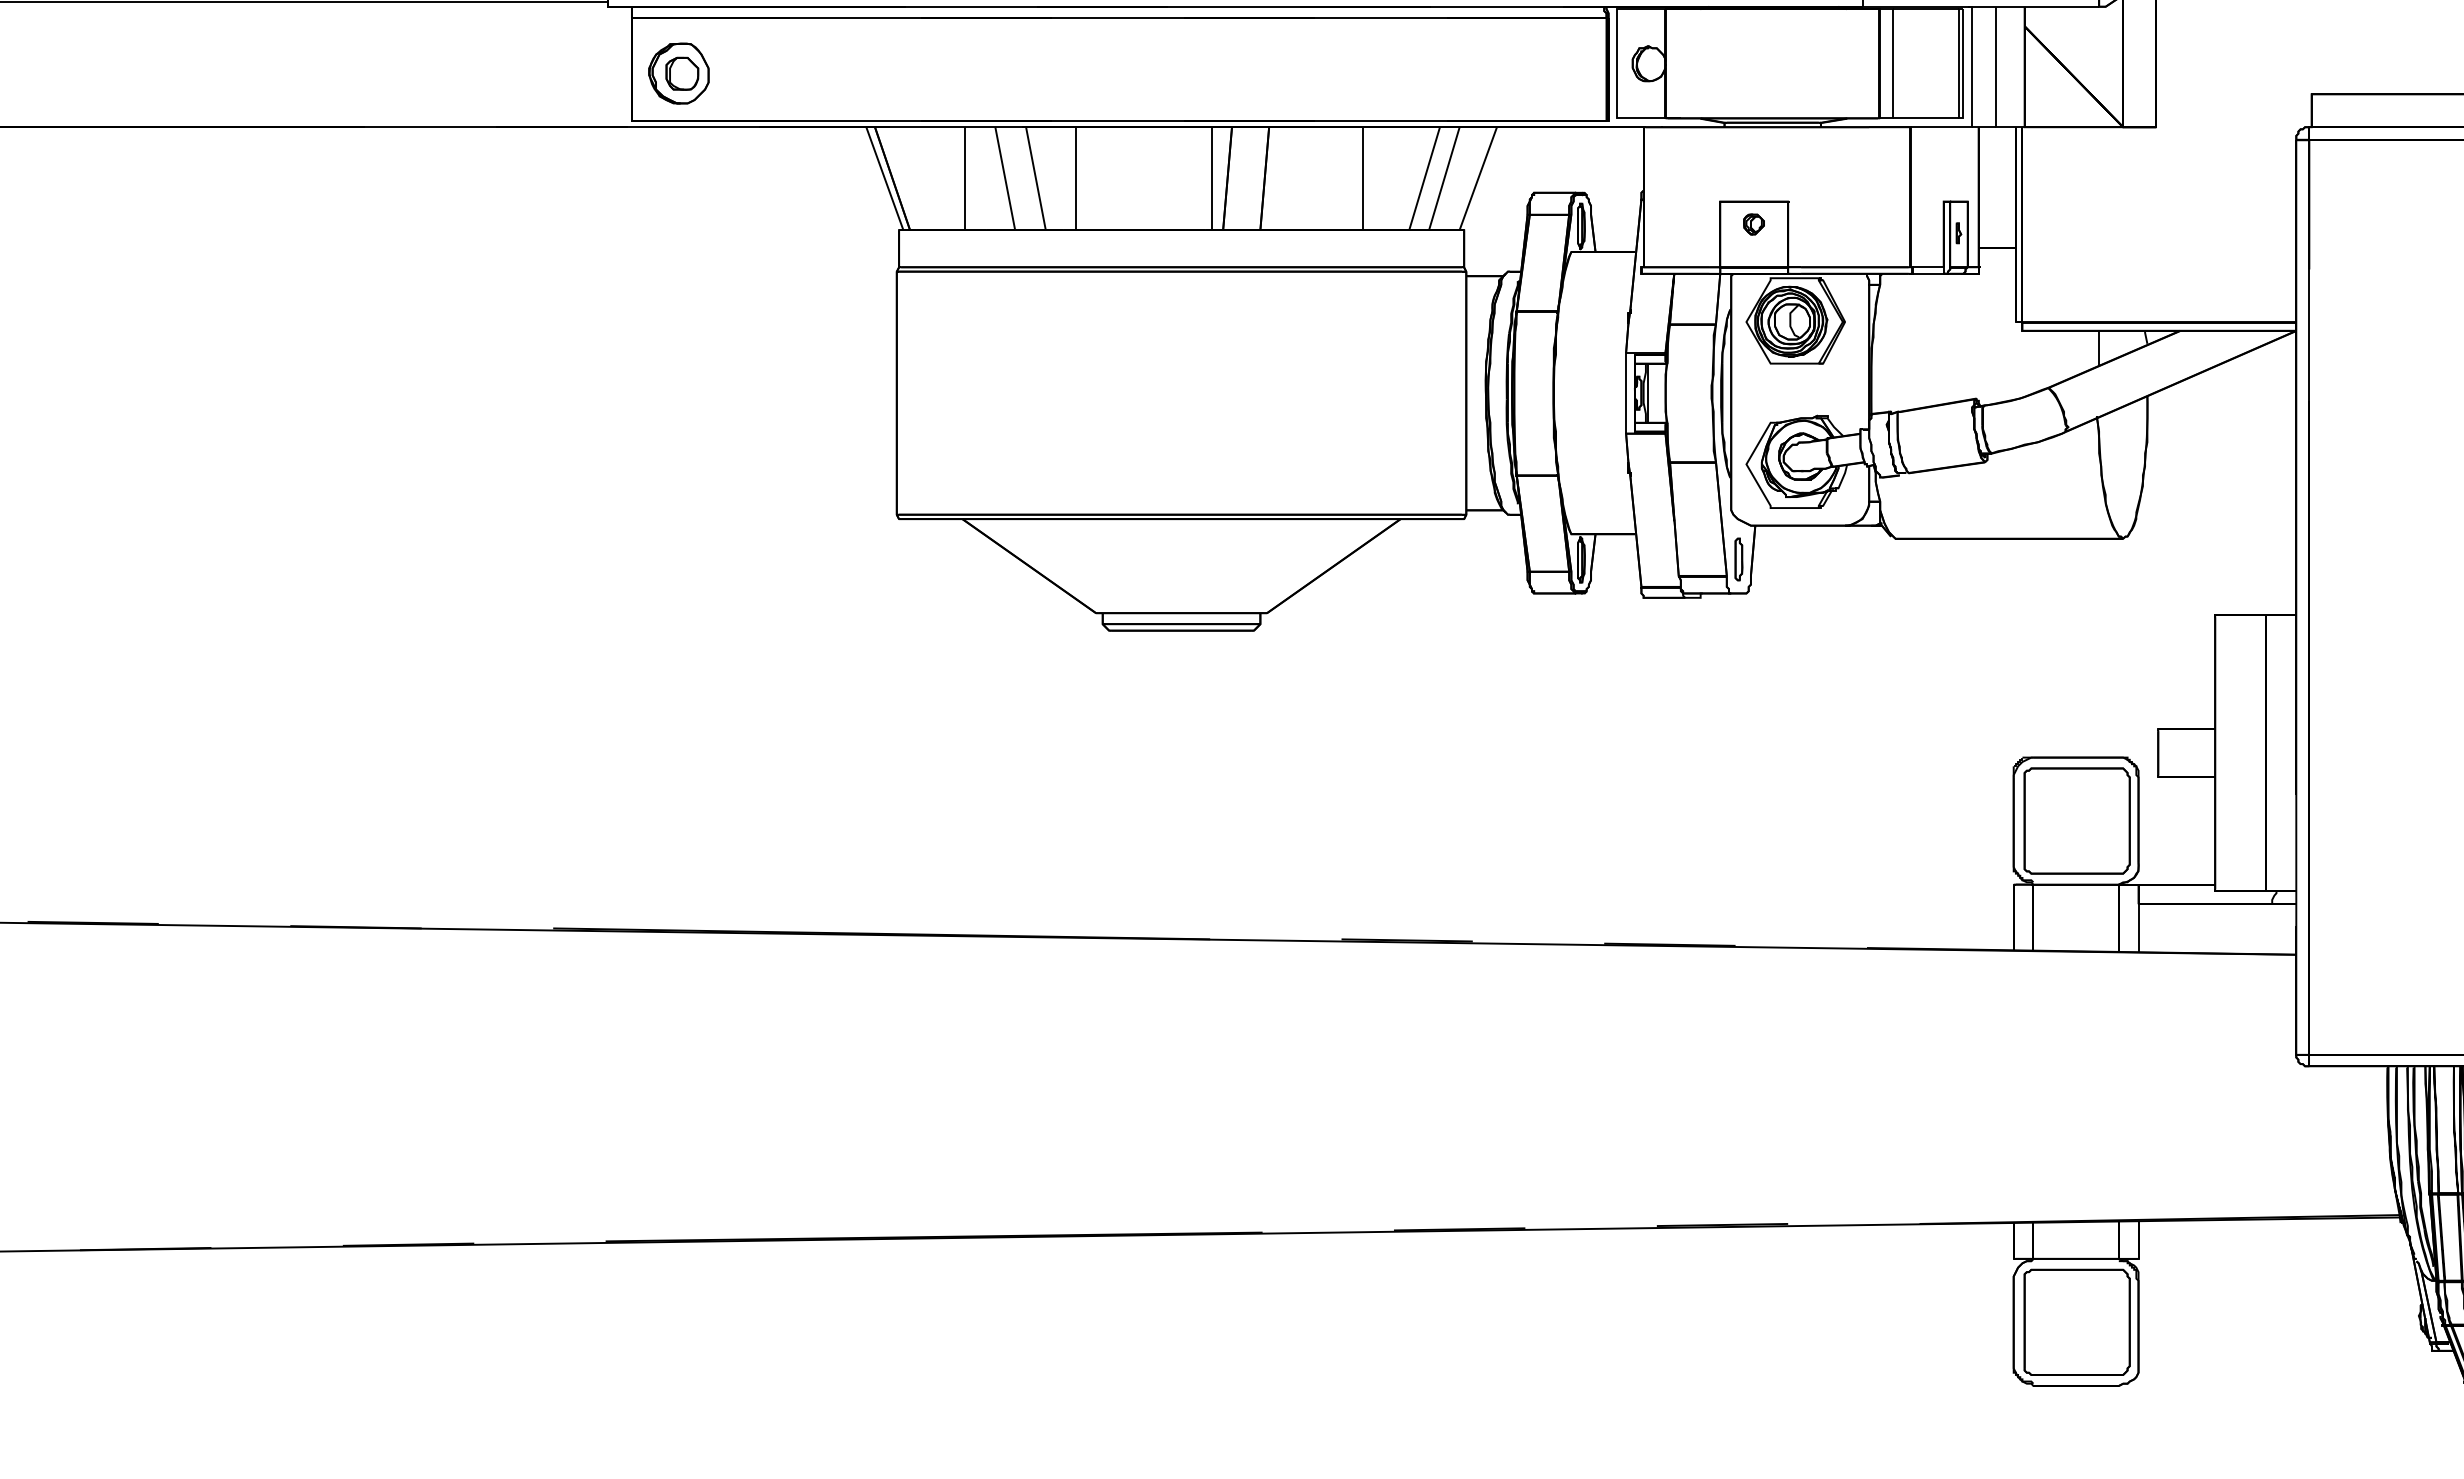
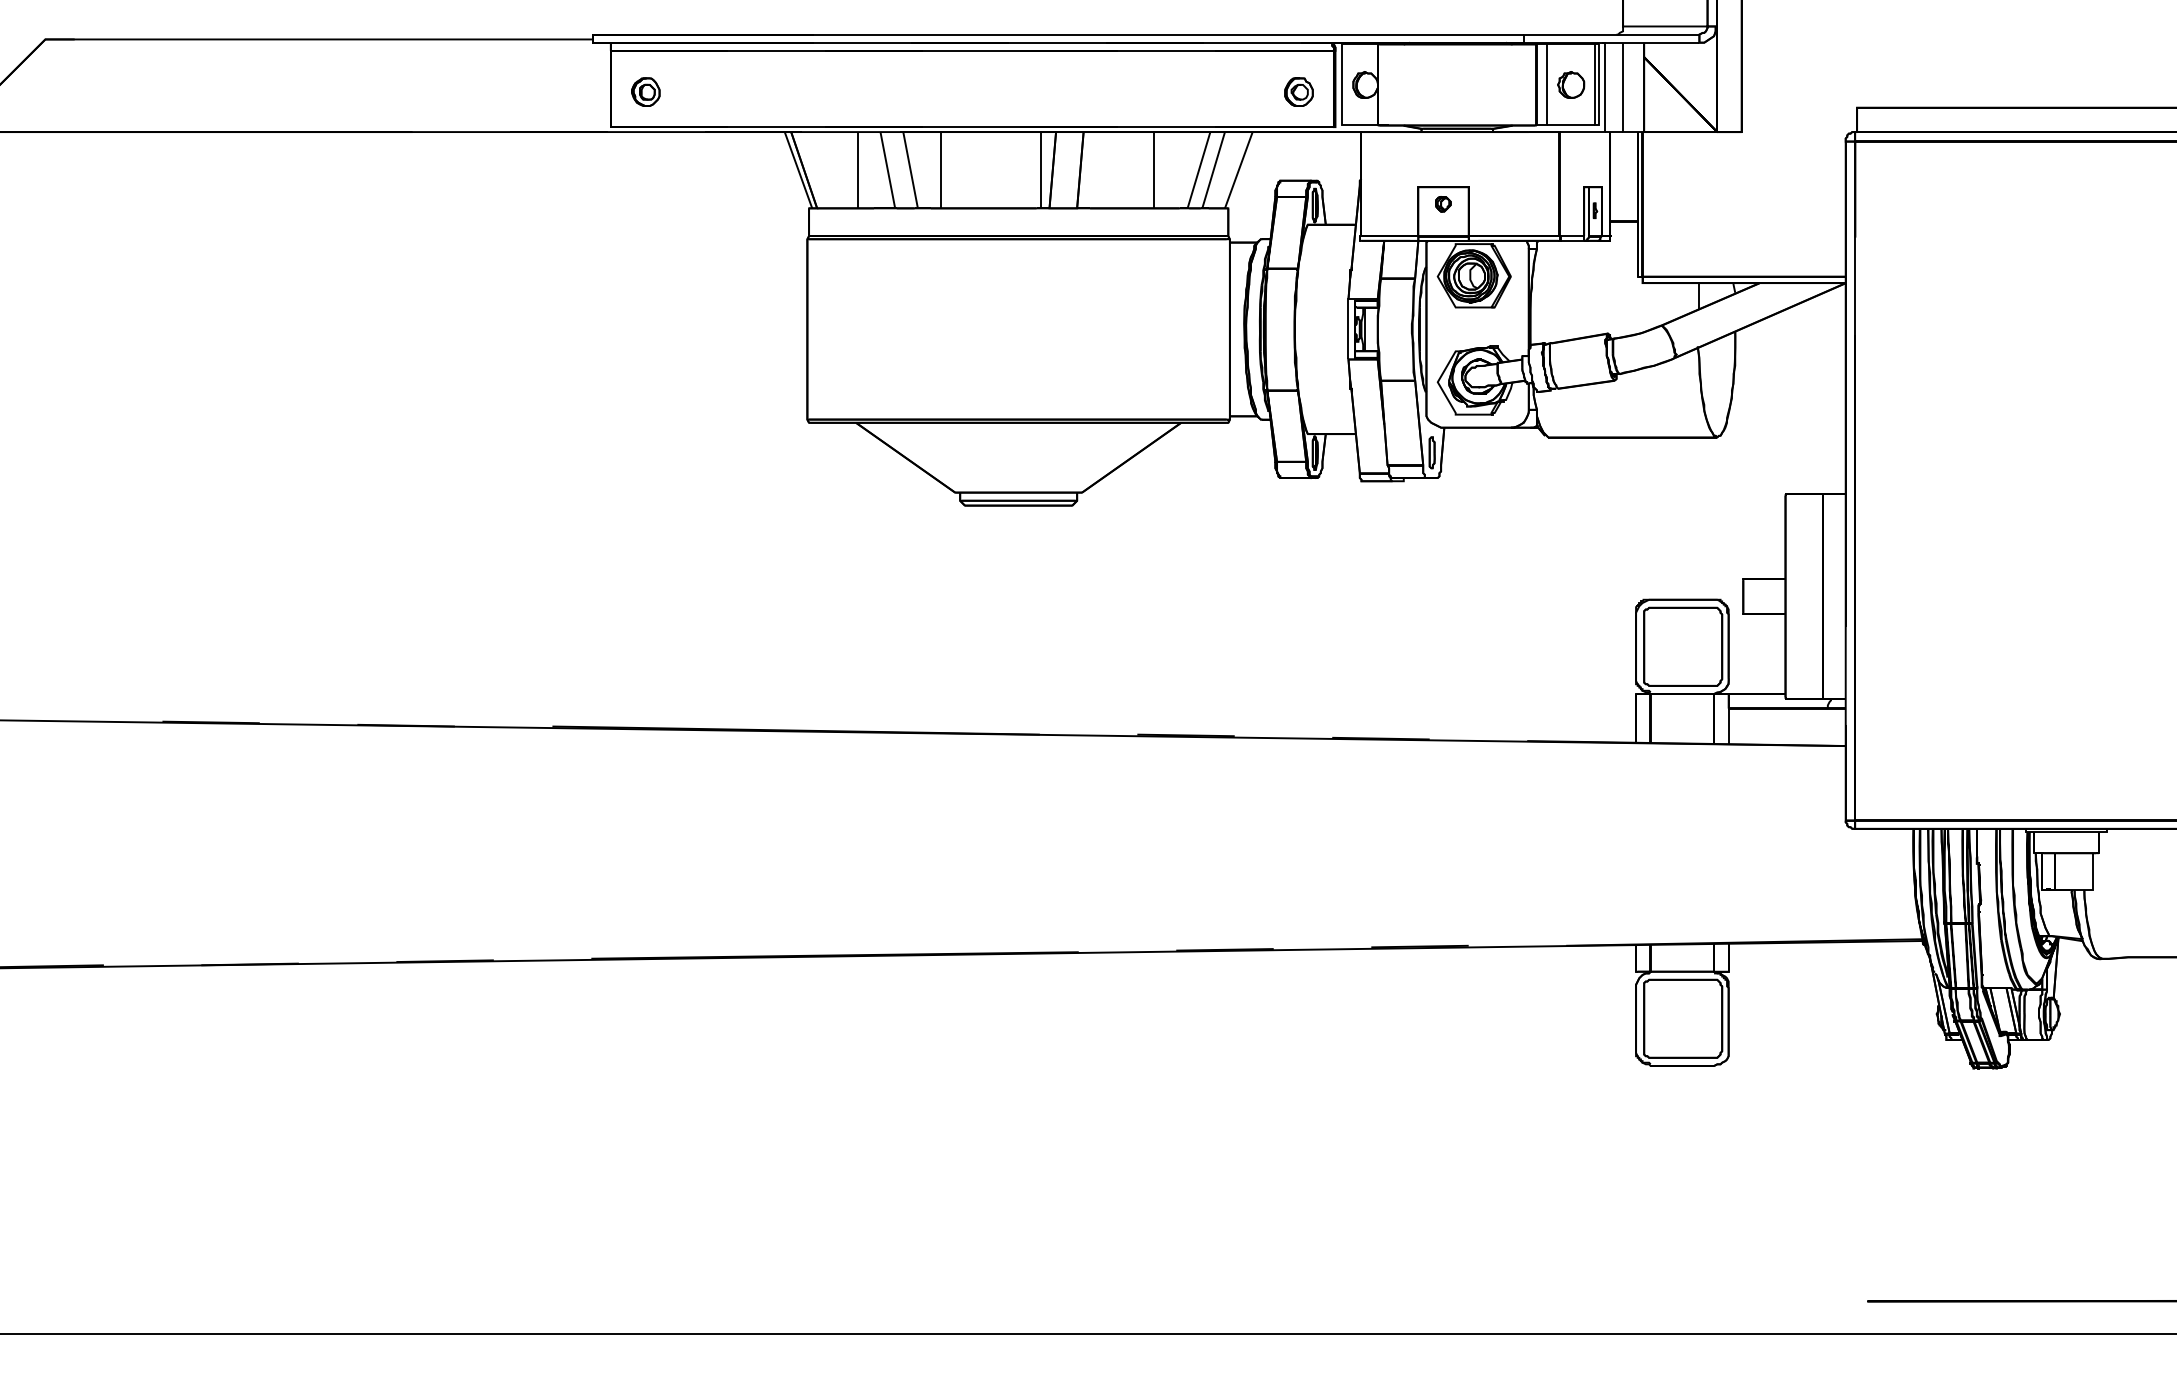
part: (1926, 63) -> (1571, 84), added
part: (678, 72) -> (645, 91), size x0.62
part: (1558, 72) -> (1298, 91), added

